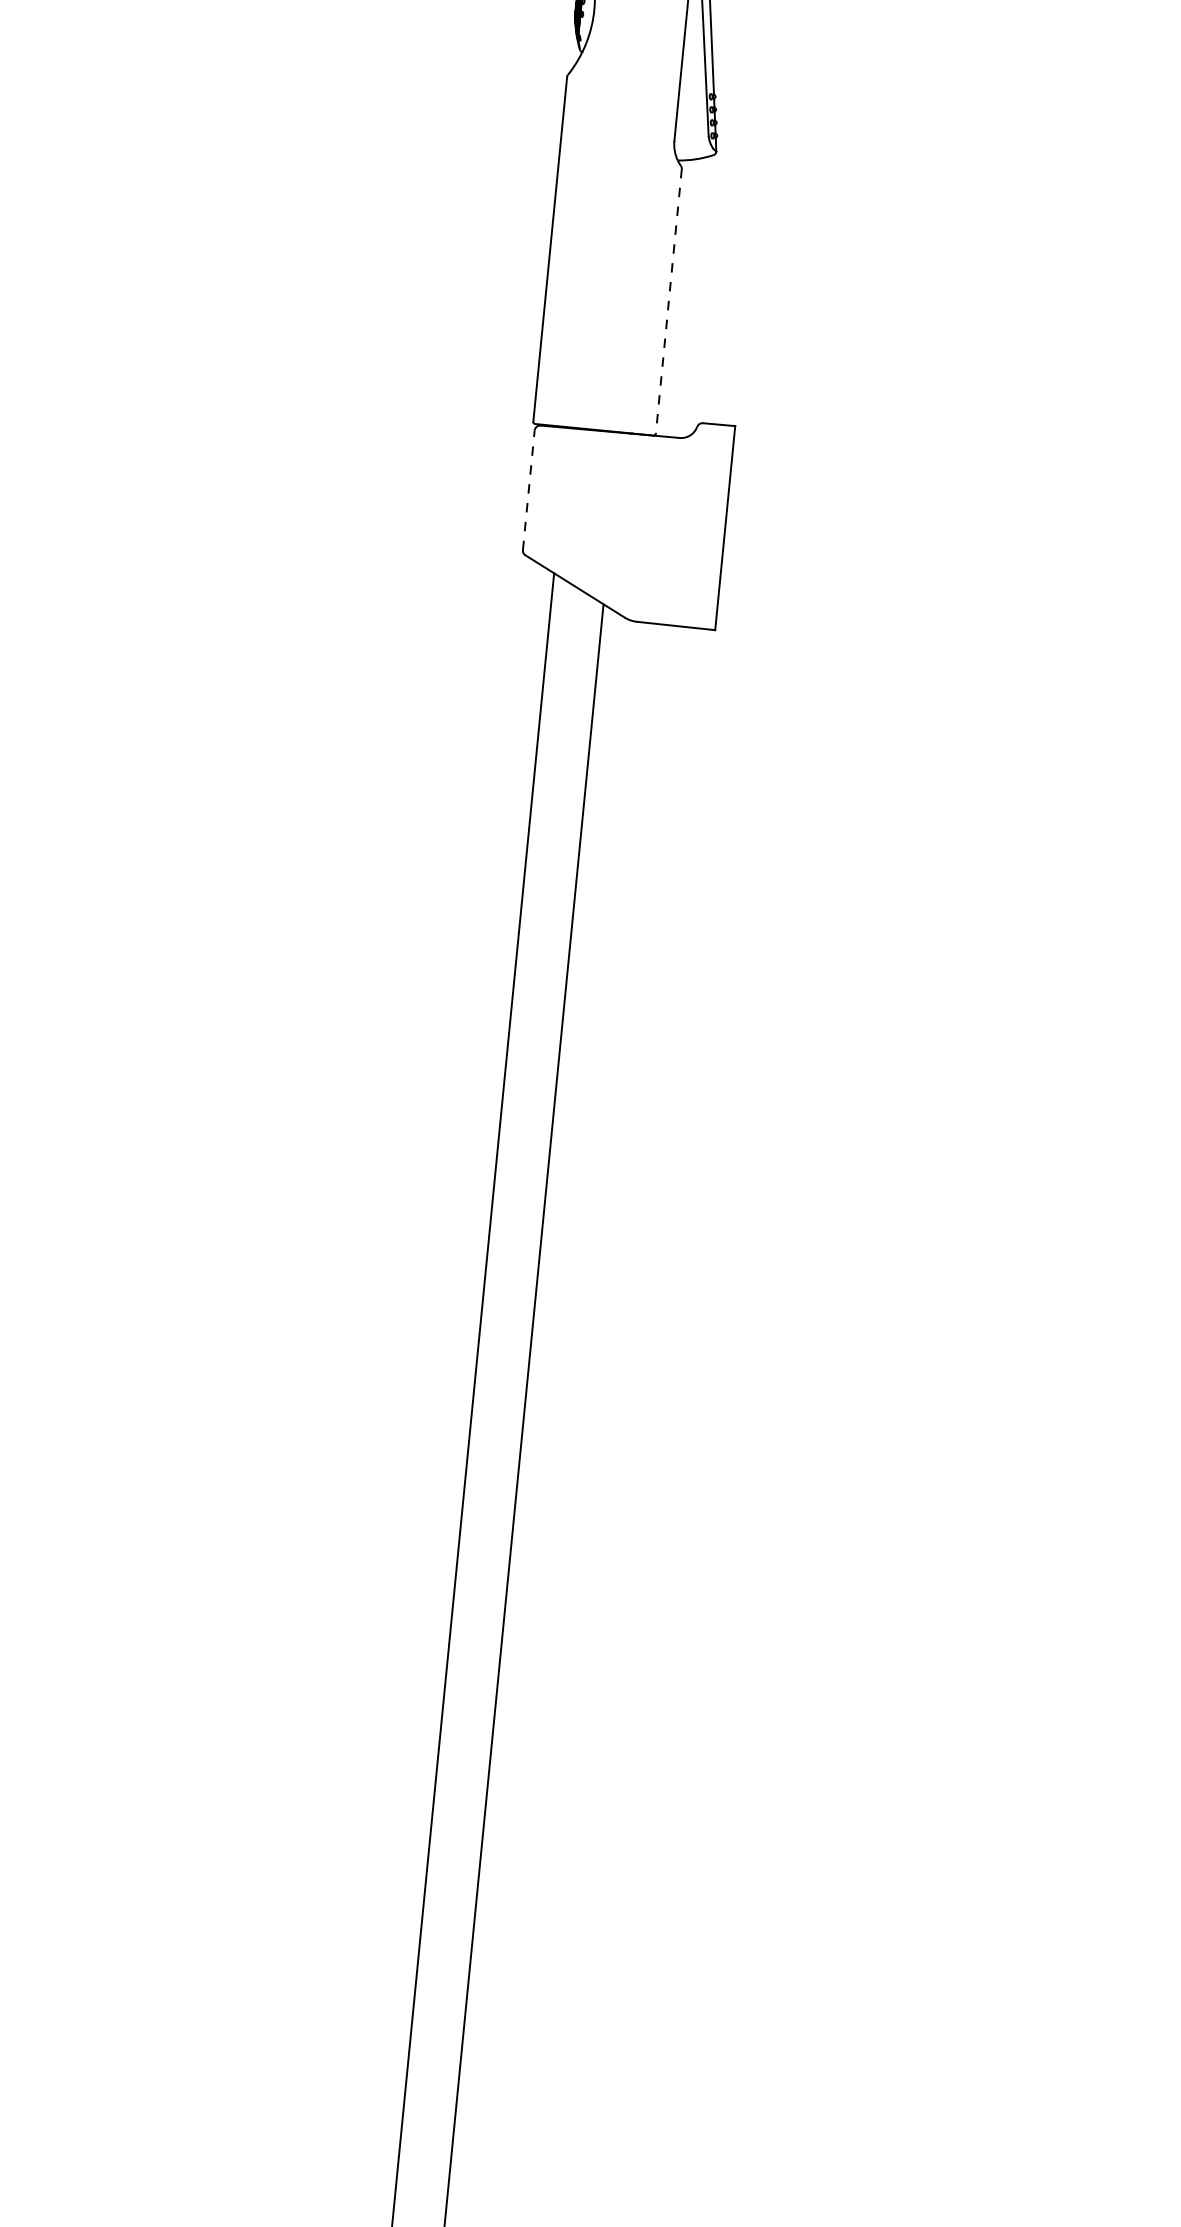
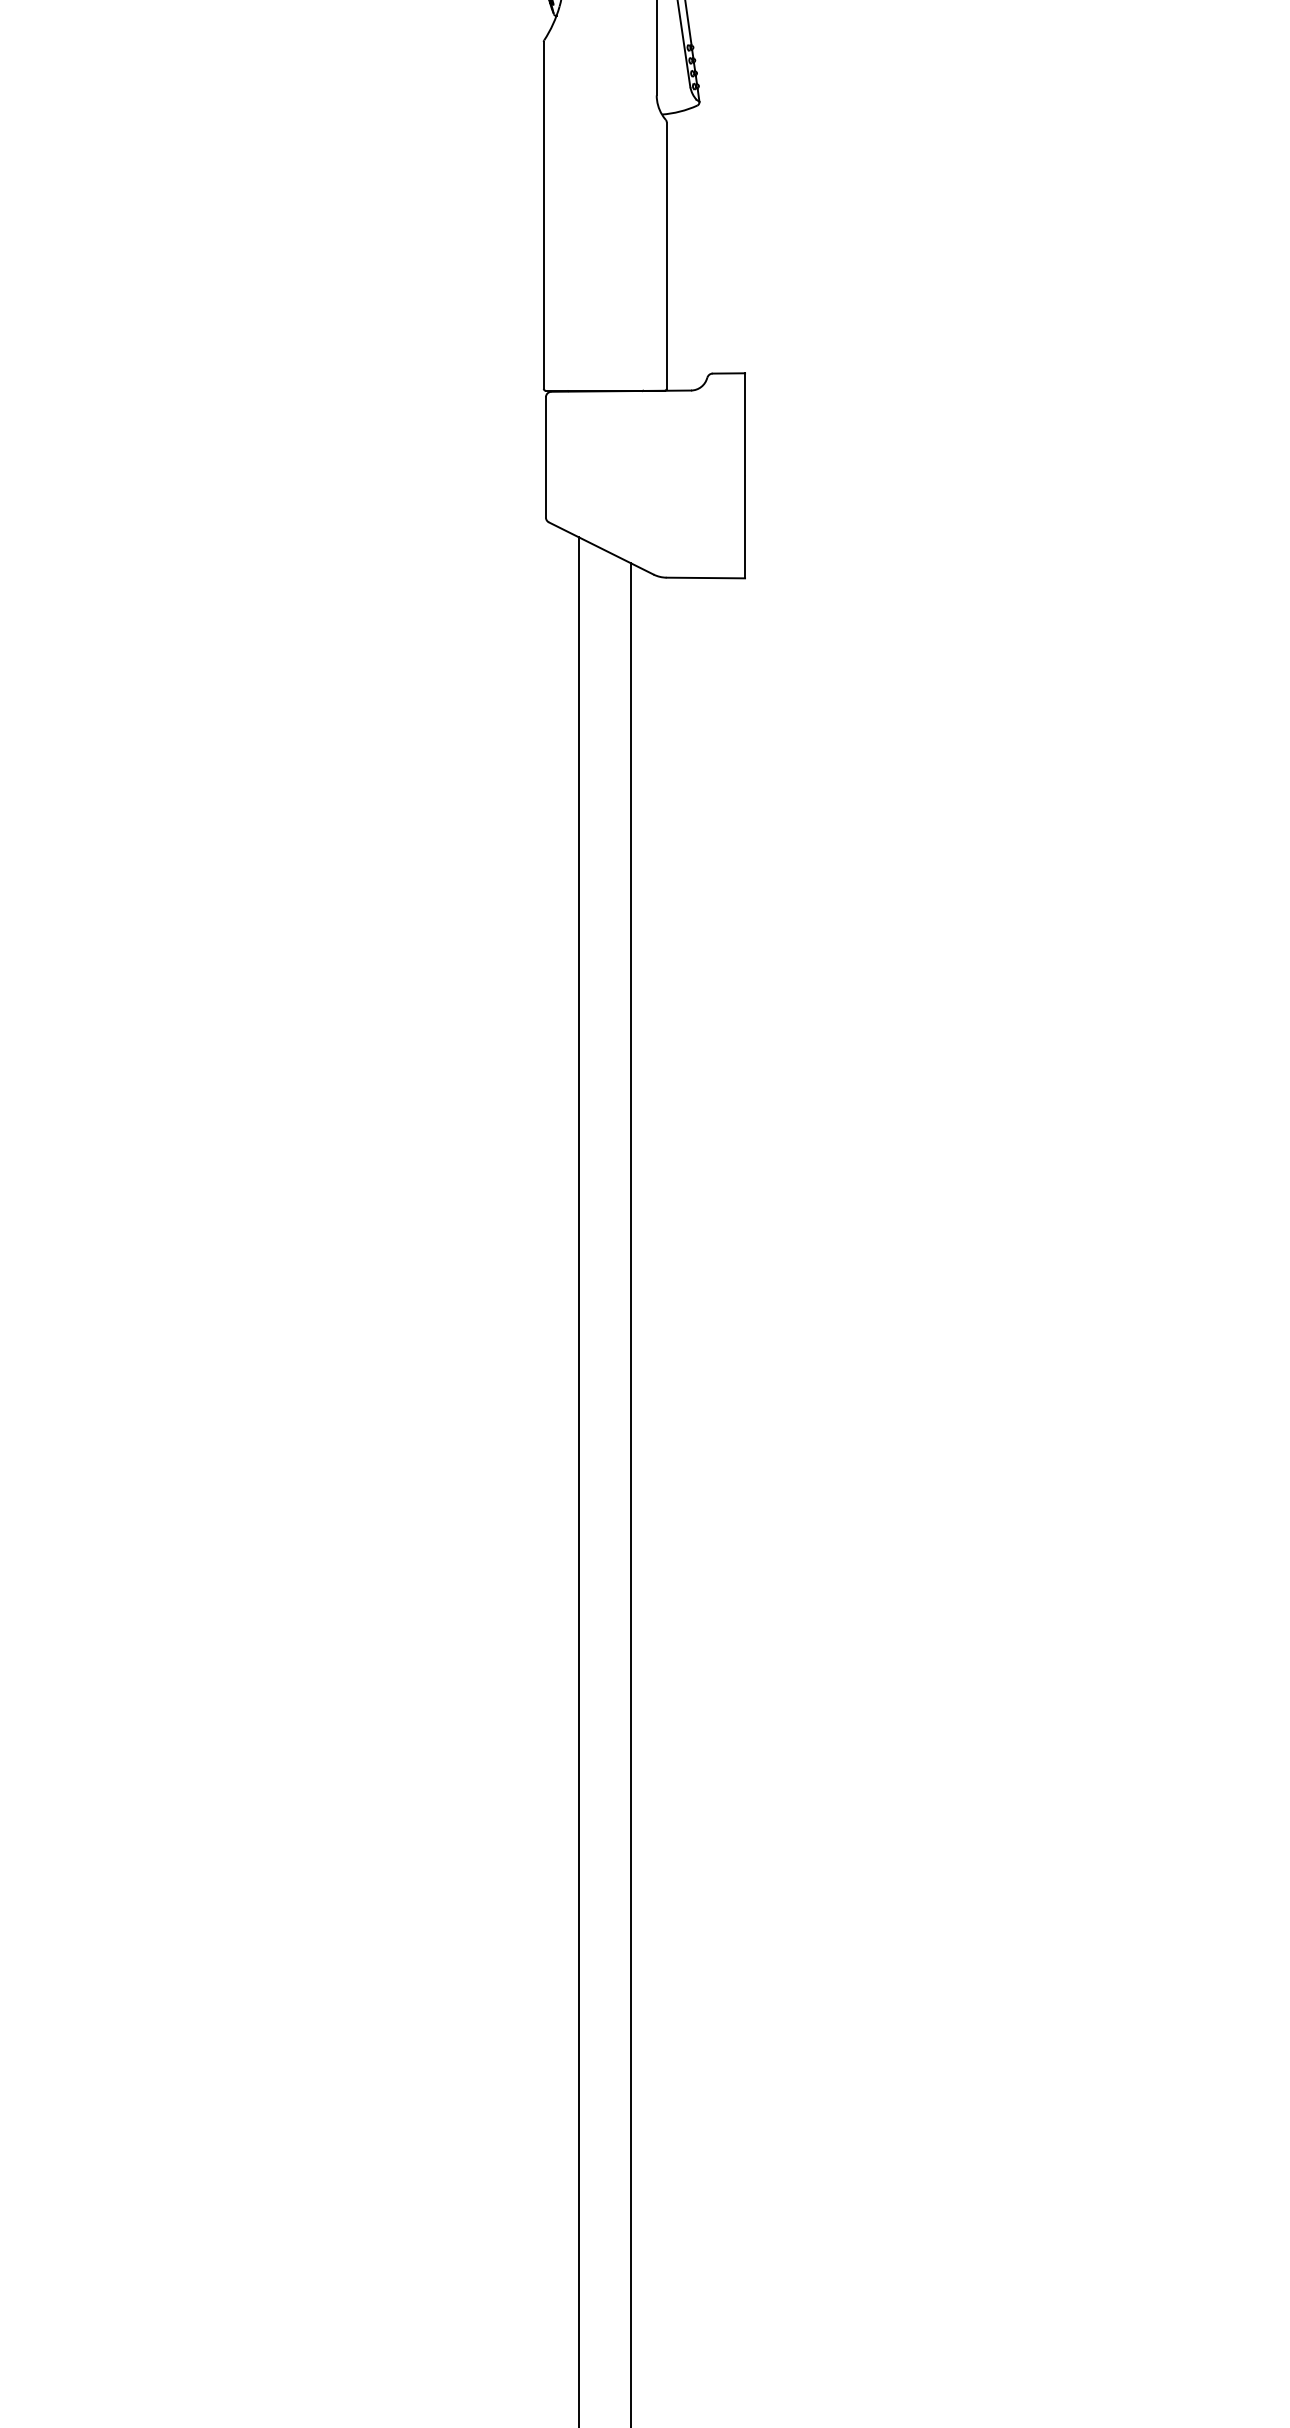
line: (668, 302) -> (666, 256), dashed -> solid
line: (528, 489) -> (545, 456), dashed -> solid

